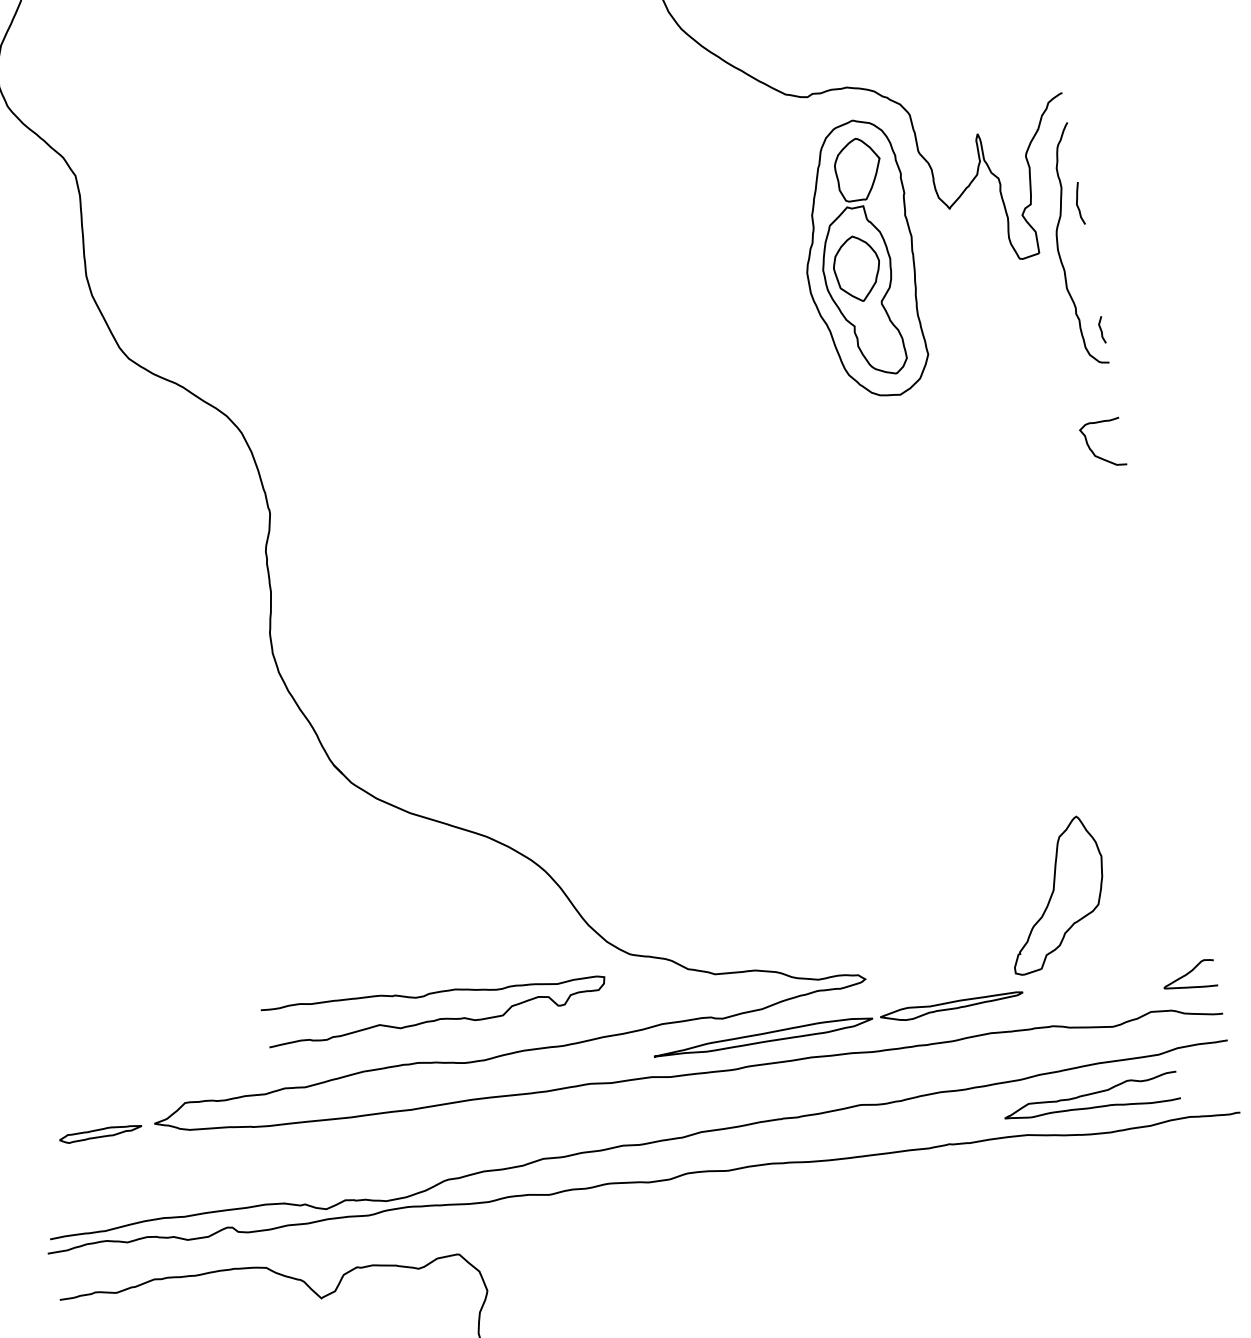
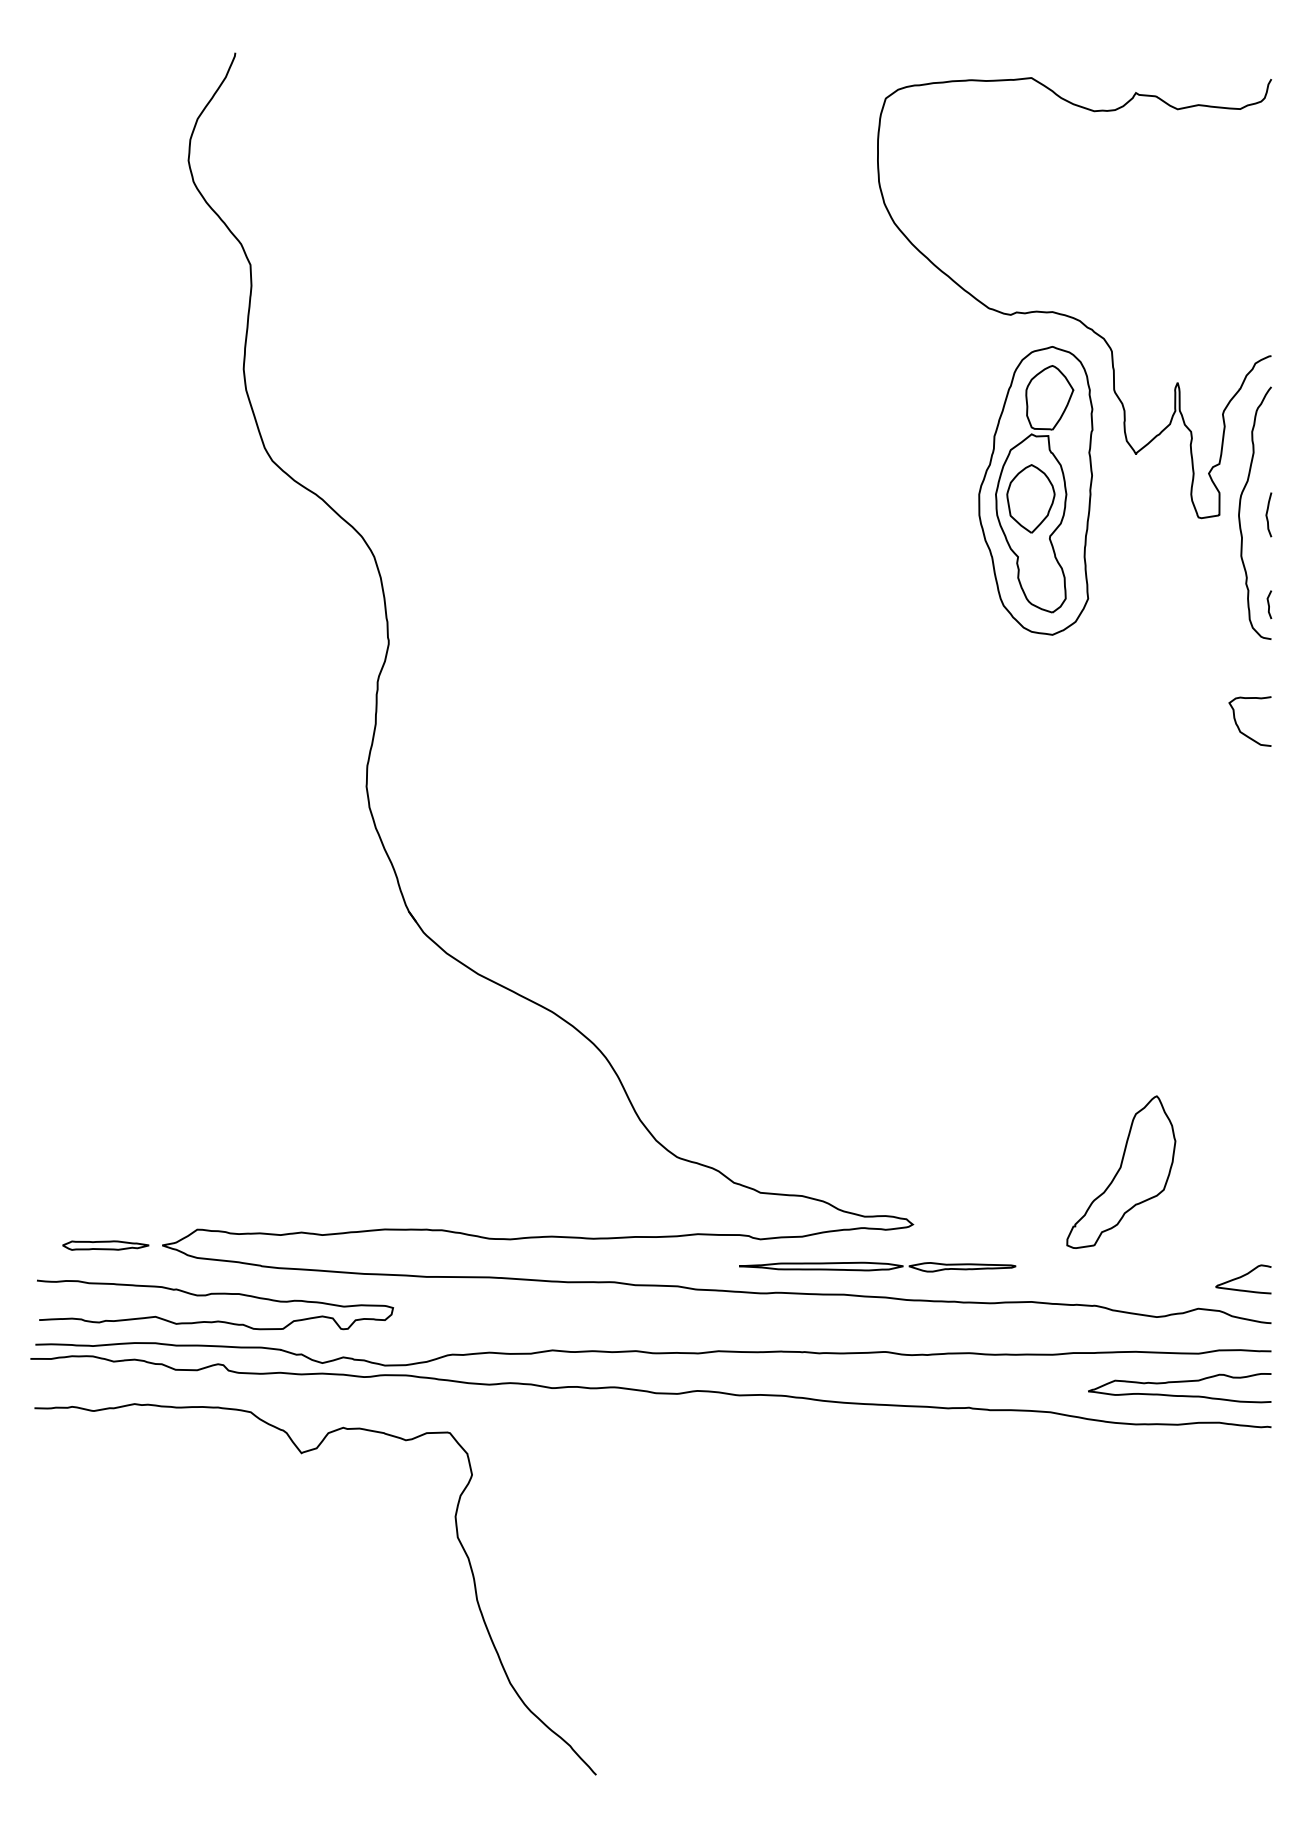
curve: (1077, 203) -> (1267, 514), moved
curve: (433, 993) -> (215, 1294), moved
part: (838, 1025) -> (877, 1266), size x0.71
curve: (1090, 1094) -> (1179, 1382), moved

